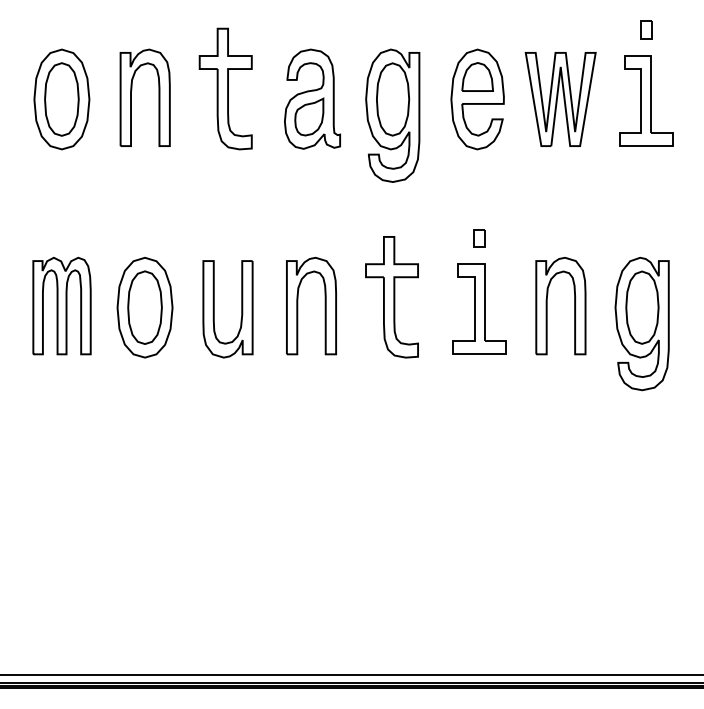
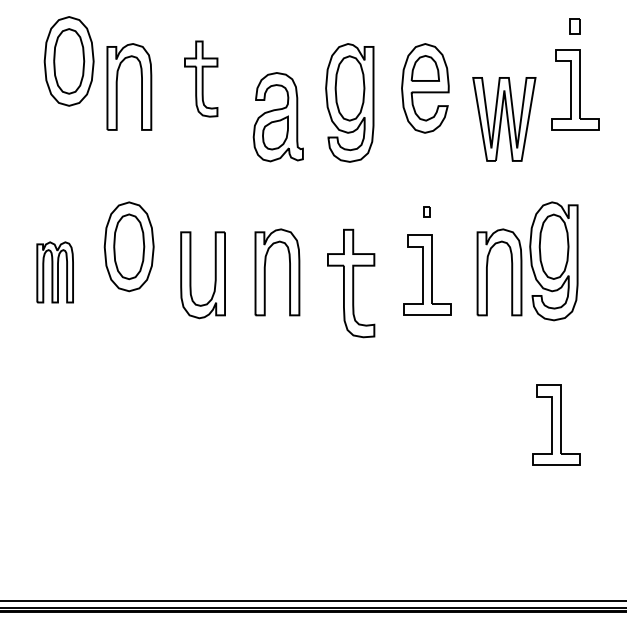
part: (226, 88) -> (201, 78), size x0.7
part: (61, 99) -> (68, 61), moved
part: (311, 99) -> (277, 117), moved
part: (560, 99) -> (504, 119), moved
part: (478, 237) -> (426, 211), size x0.6
part: (392, 297) -> (351, 283), moved
part: (61, 306) -> (54, 272), size x0.7
part: (144, 307) -> (128, 246), moved
part: (641, 324) -> (553, 261), moved
part: (624, 476) -> (556, 424), added

